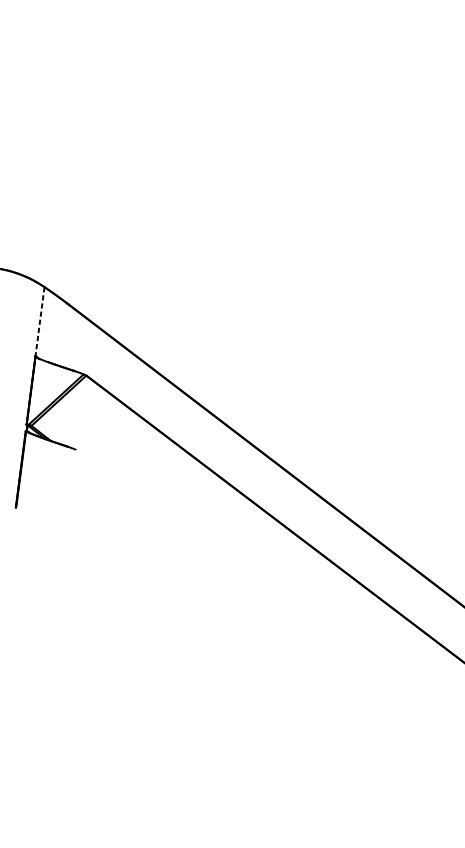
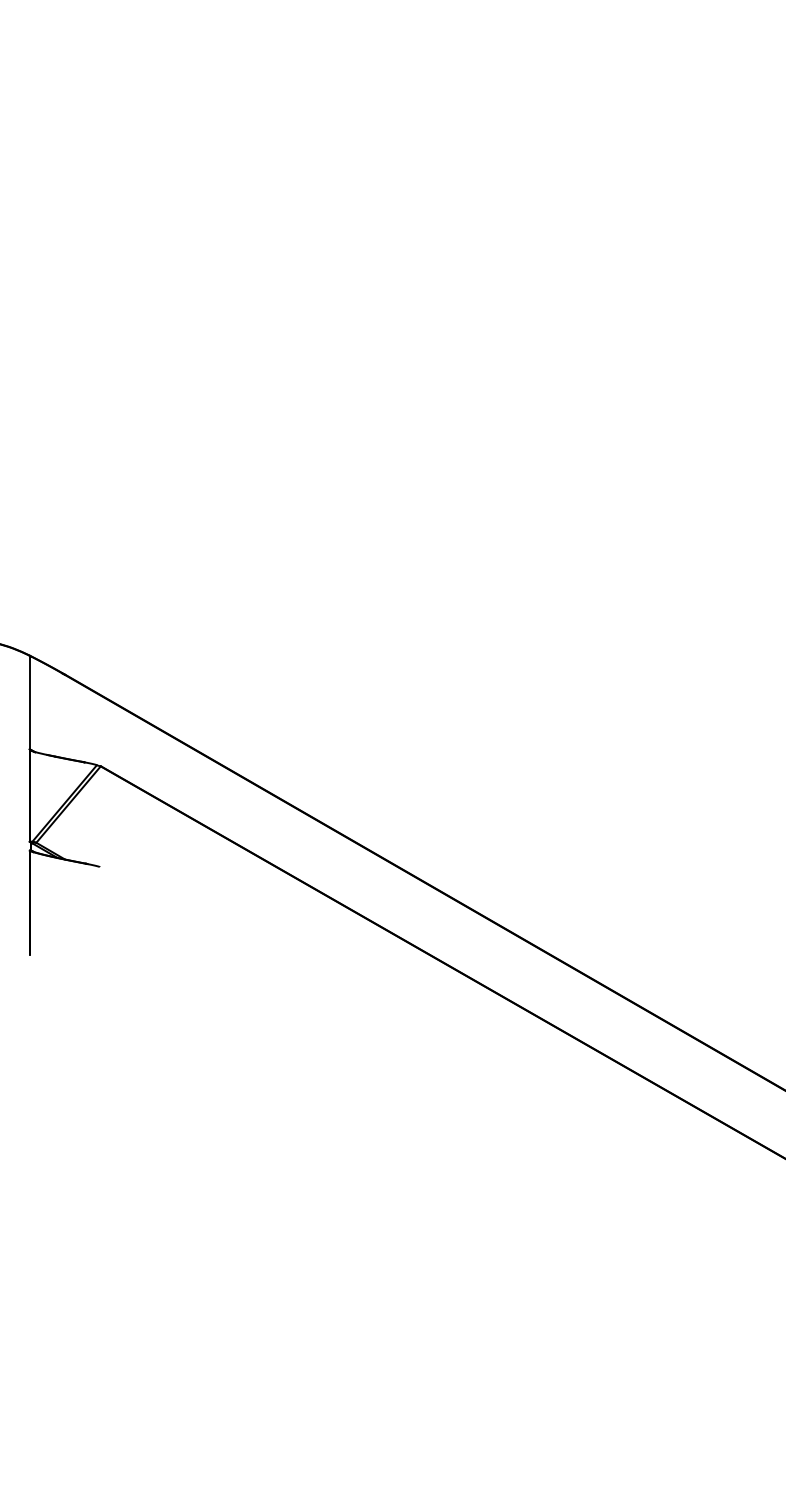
line: (39, 321) -> (29, 702), dashed -> solid

